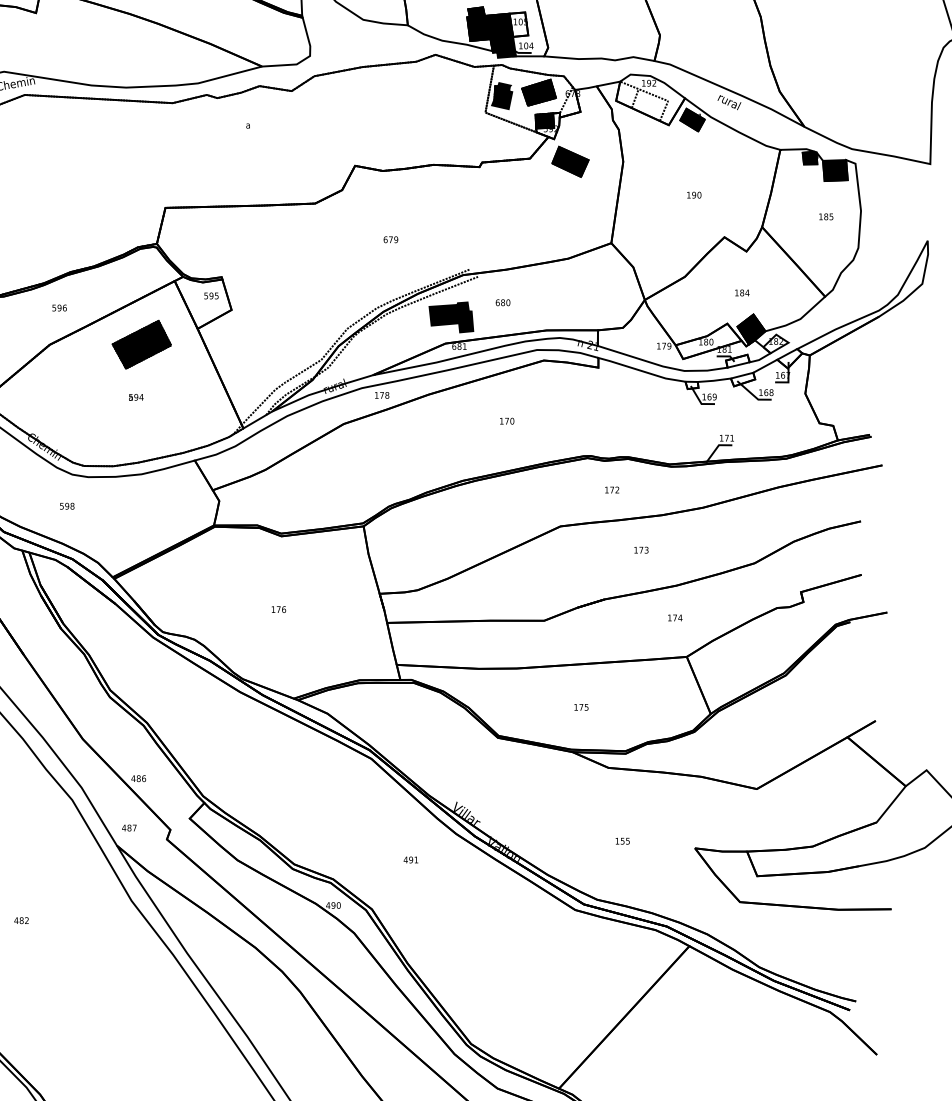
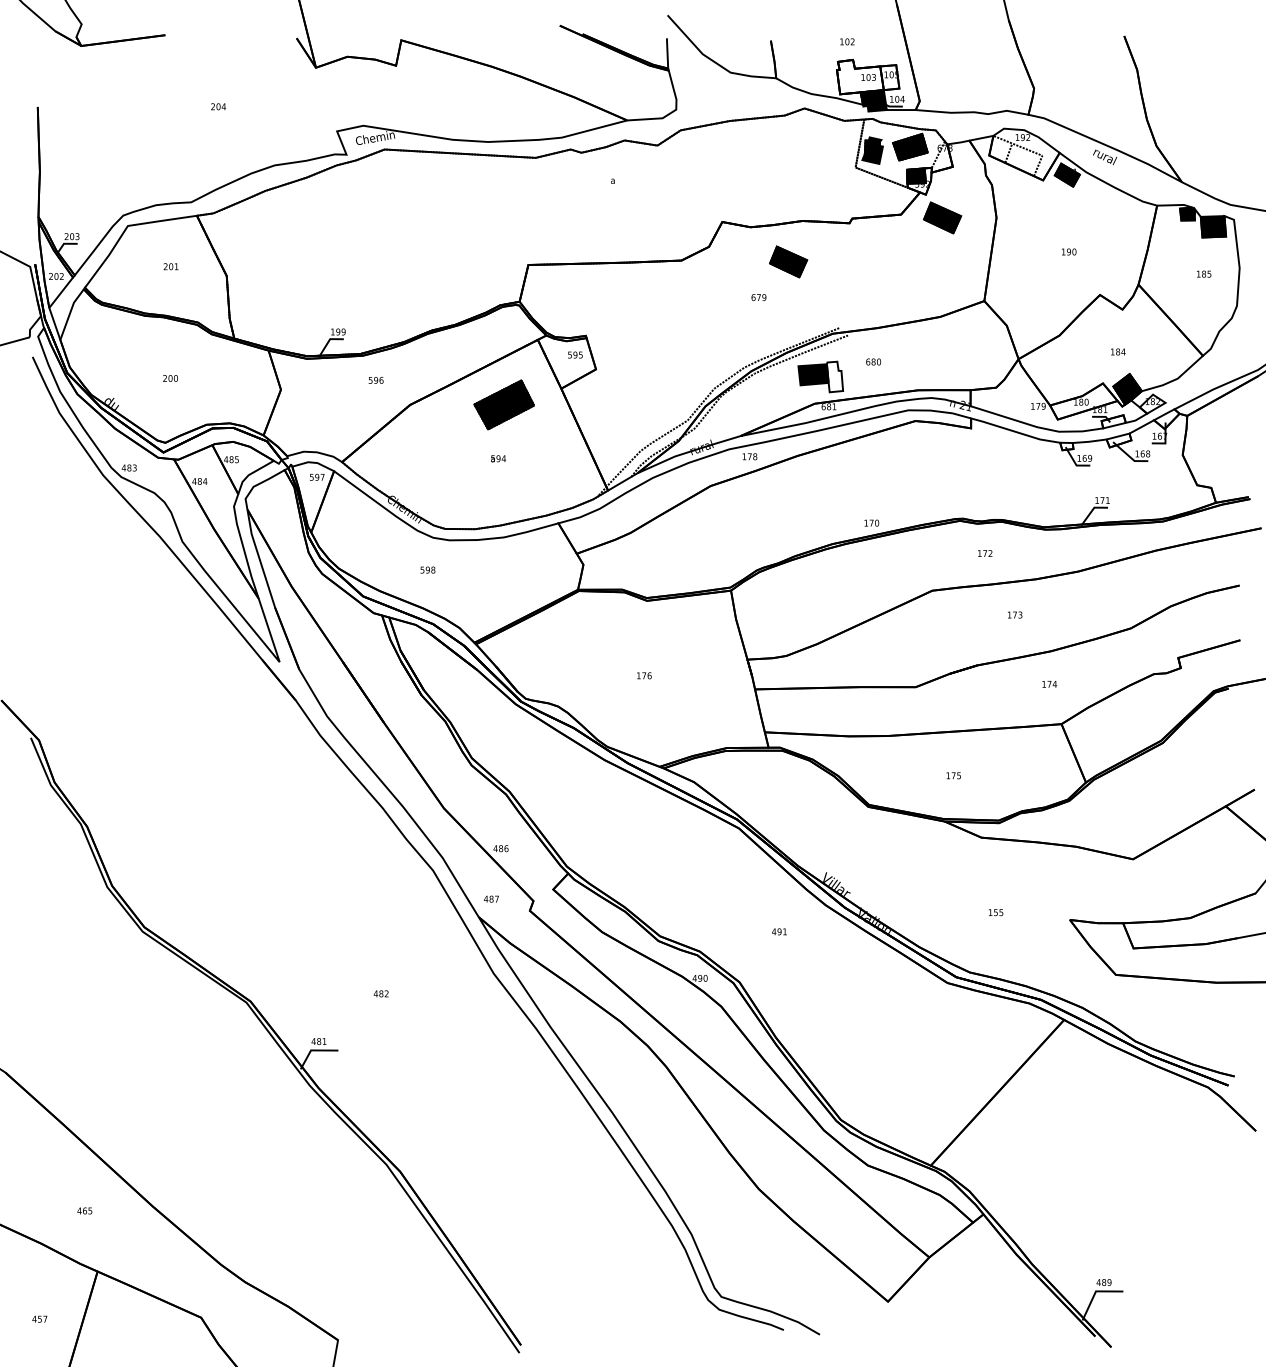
fill: (490, 23) -> (860, 76), removed
part: (419, 204) -> (788, 261), added
text: (58, 308) -> (375, 380), moved
fill: (464, 316) -> (834, 376), removed
text: (506, 420) -> (871, 522), moved

